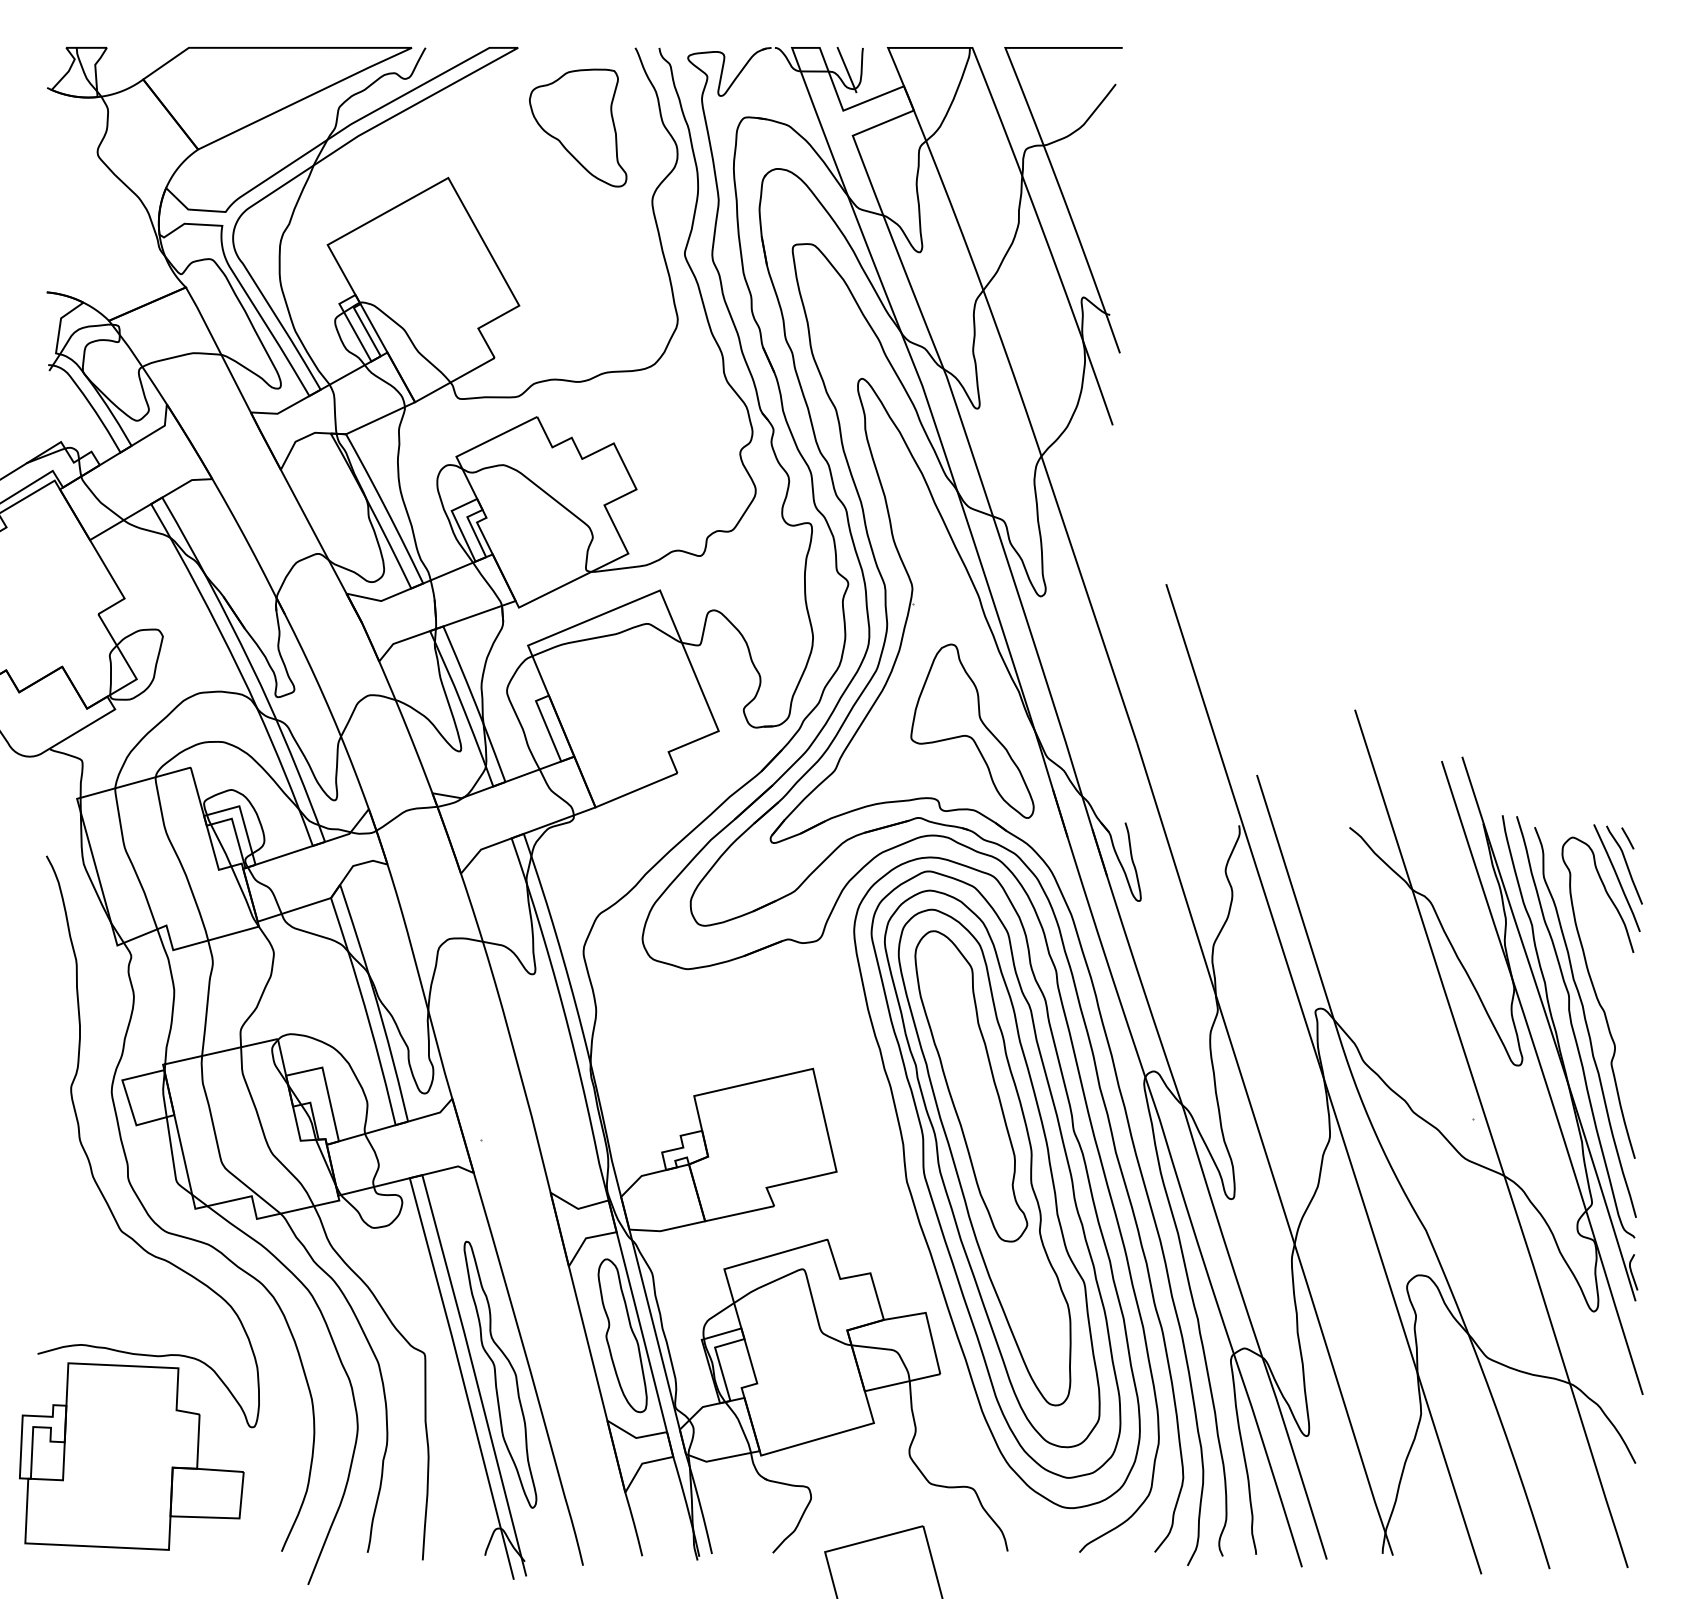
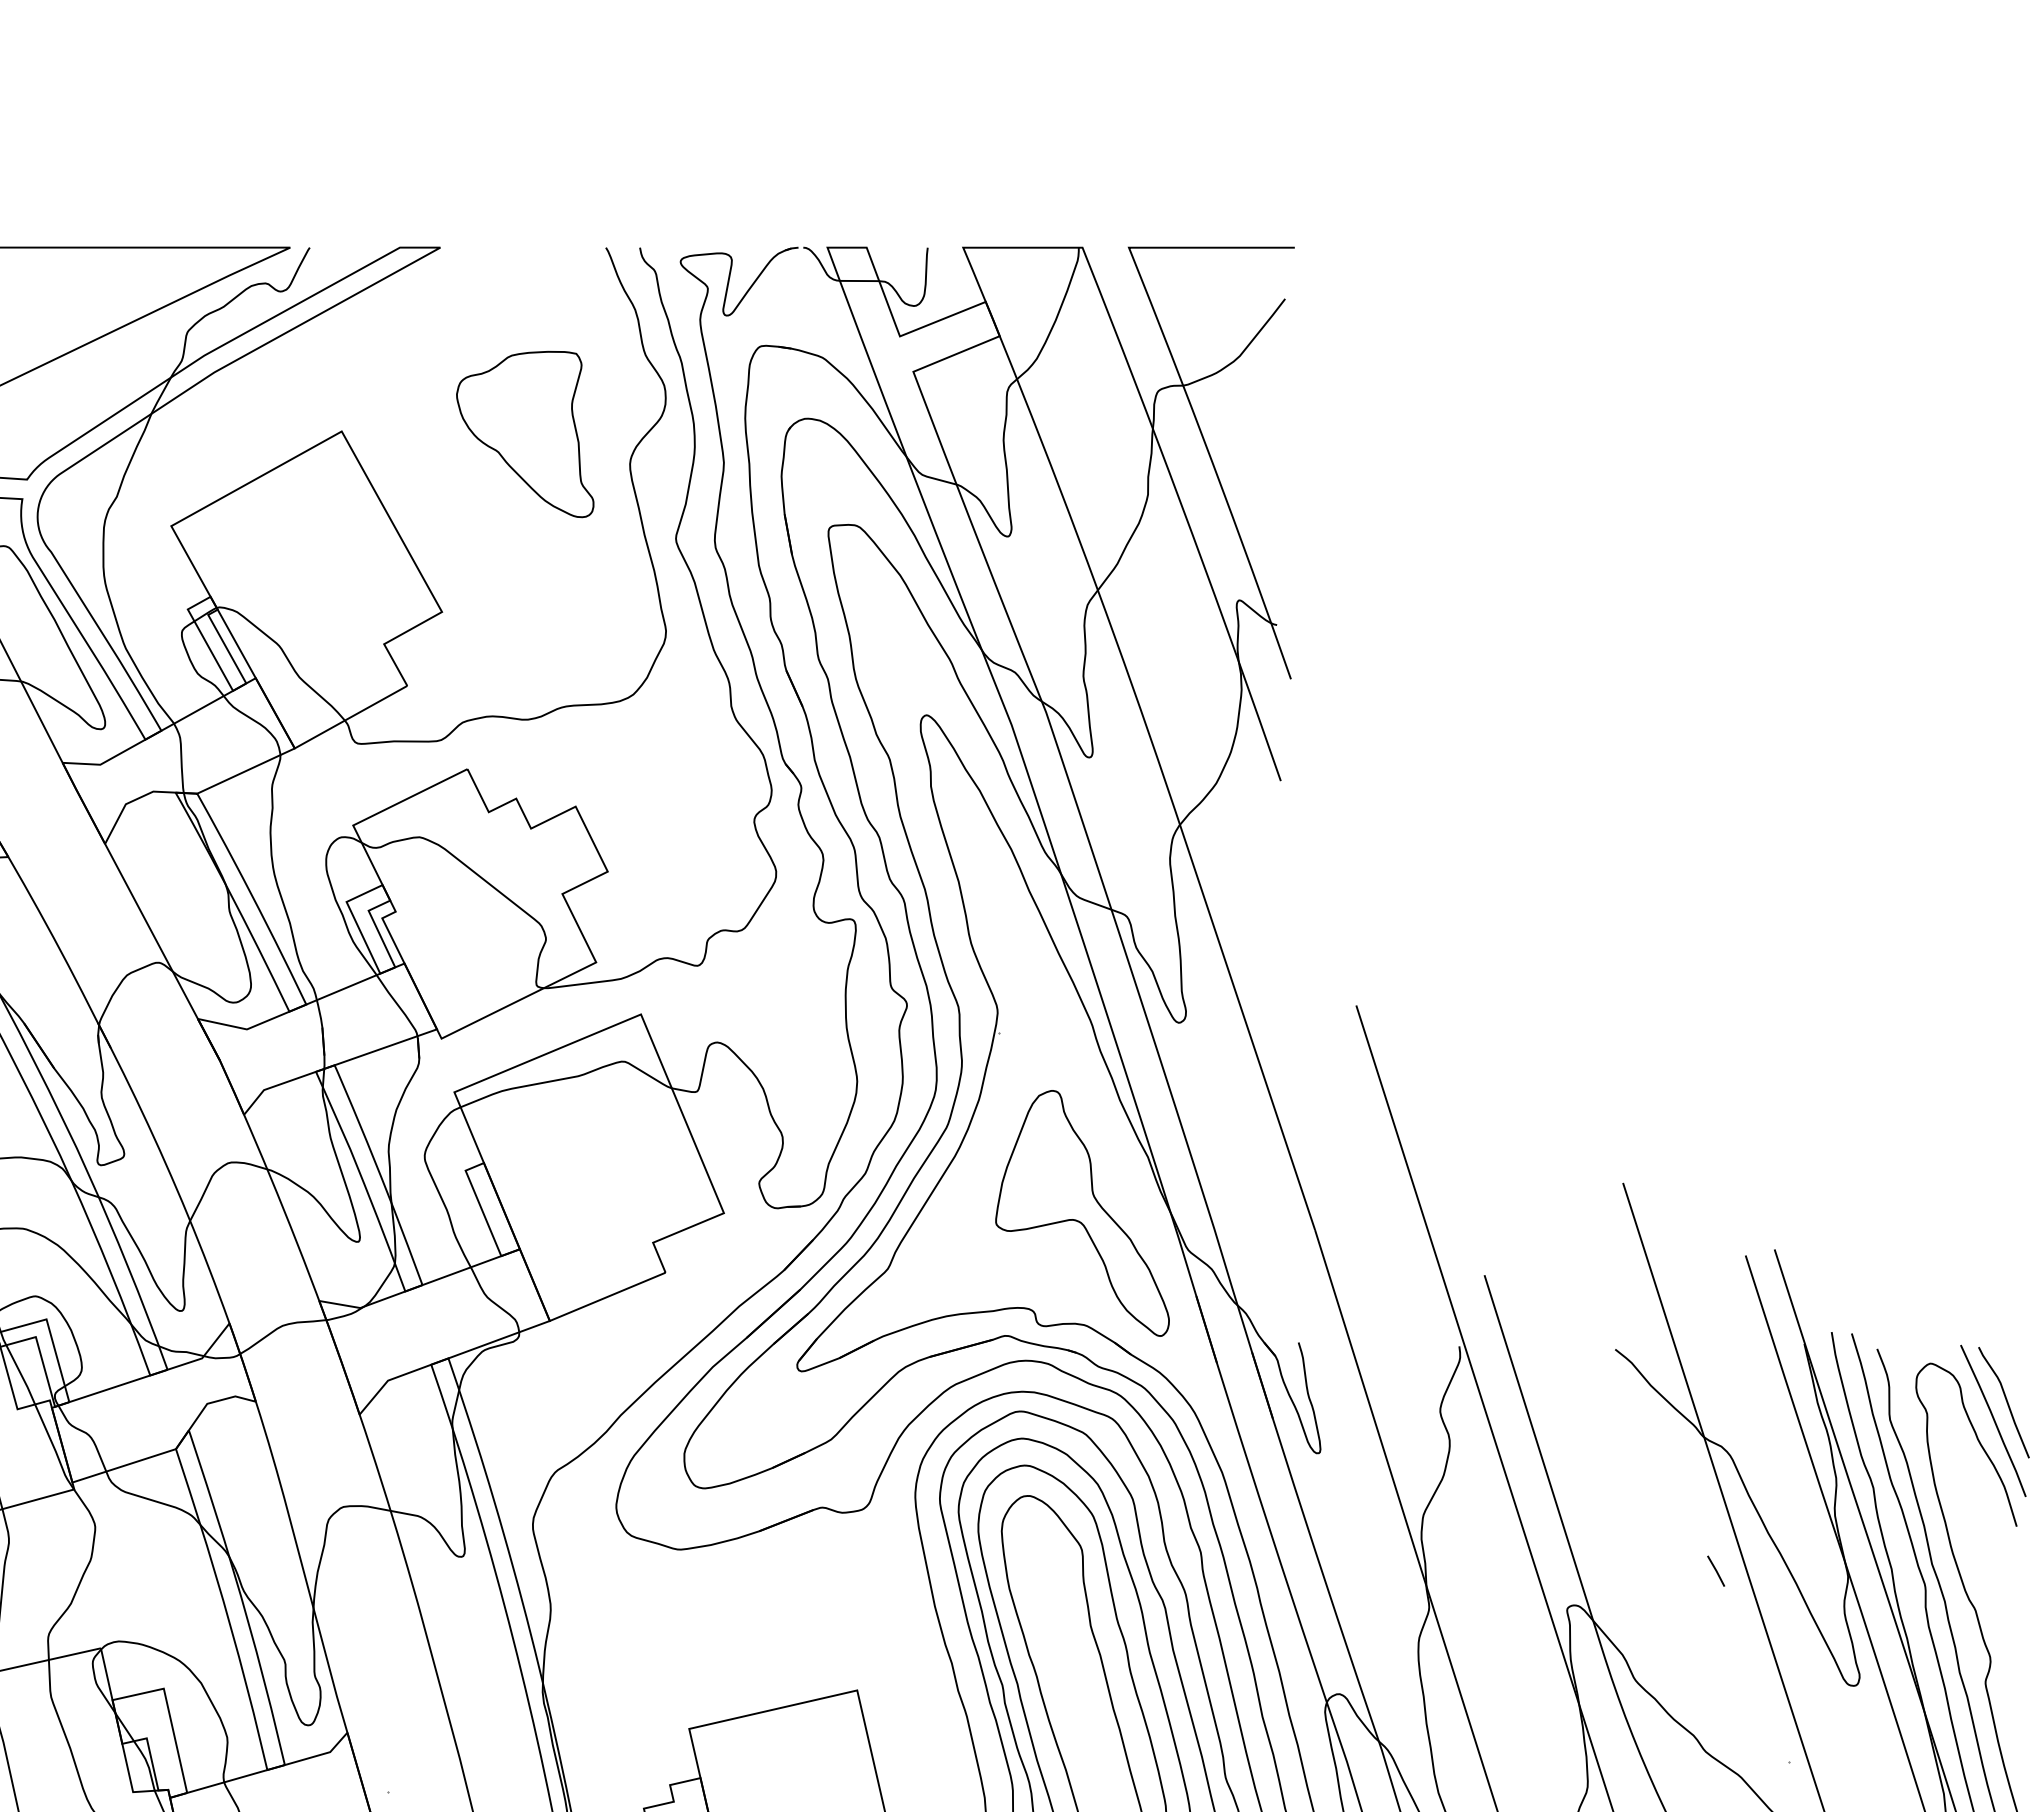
line: (846, 69) -> (904, 278), removed
part: (578, 127) -> (525, 433), moved
line: (1627, 838) -> (1715, 1571), moved

